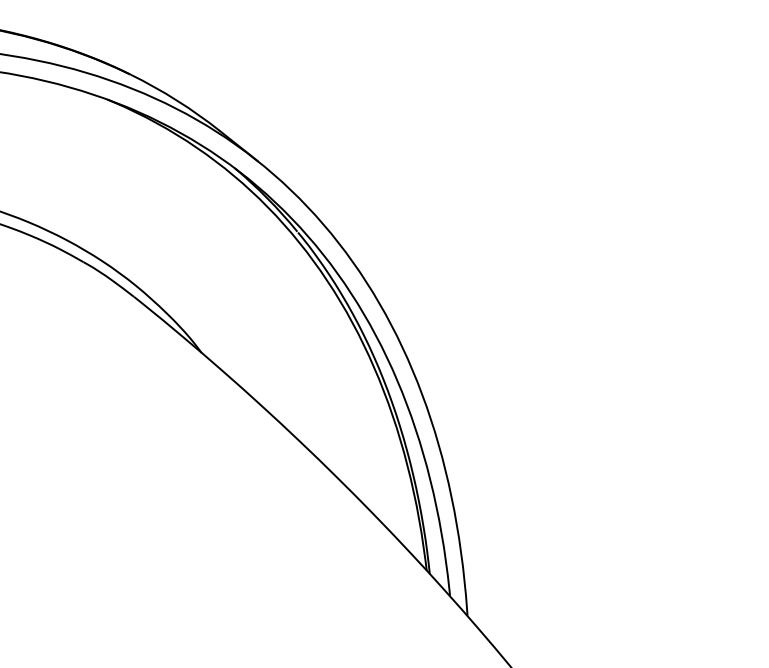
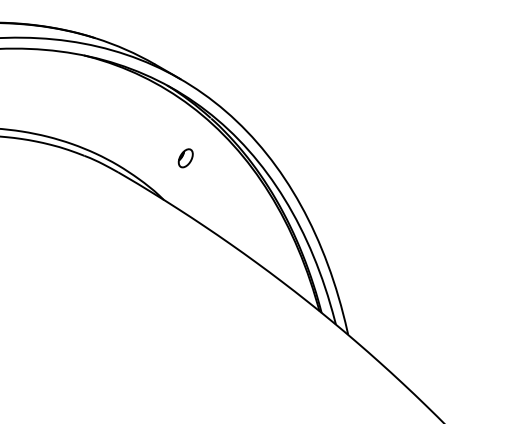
part: (246, 290) -> (185, 158), added

